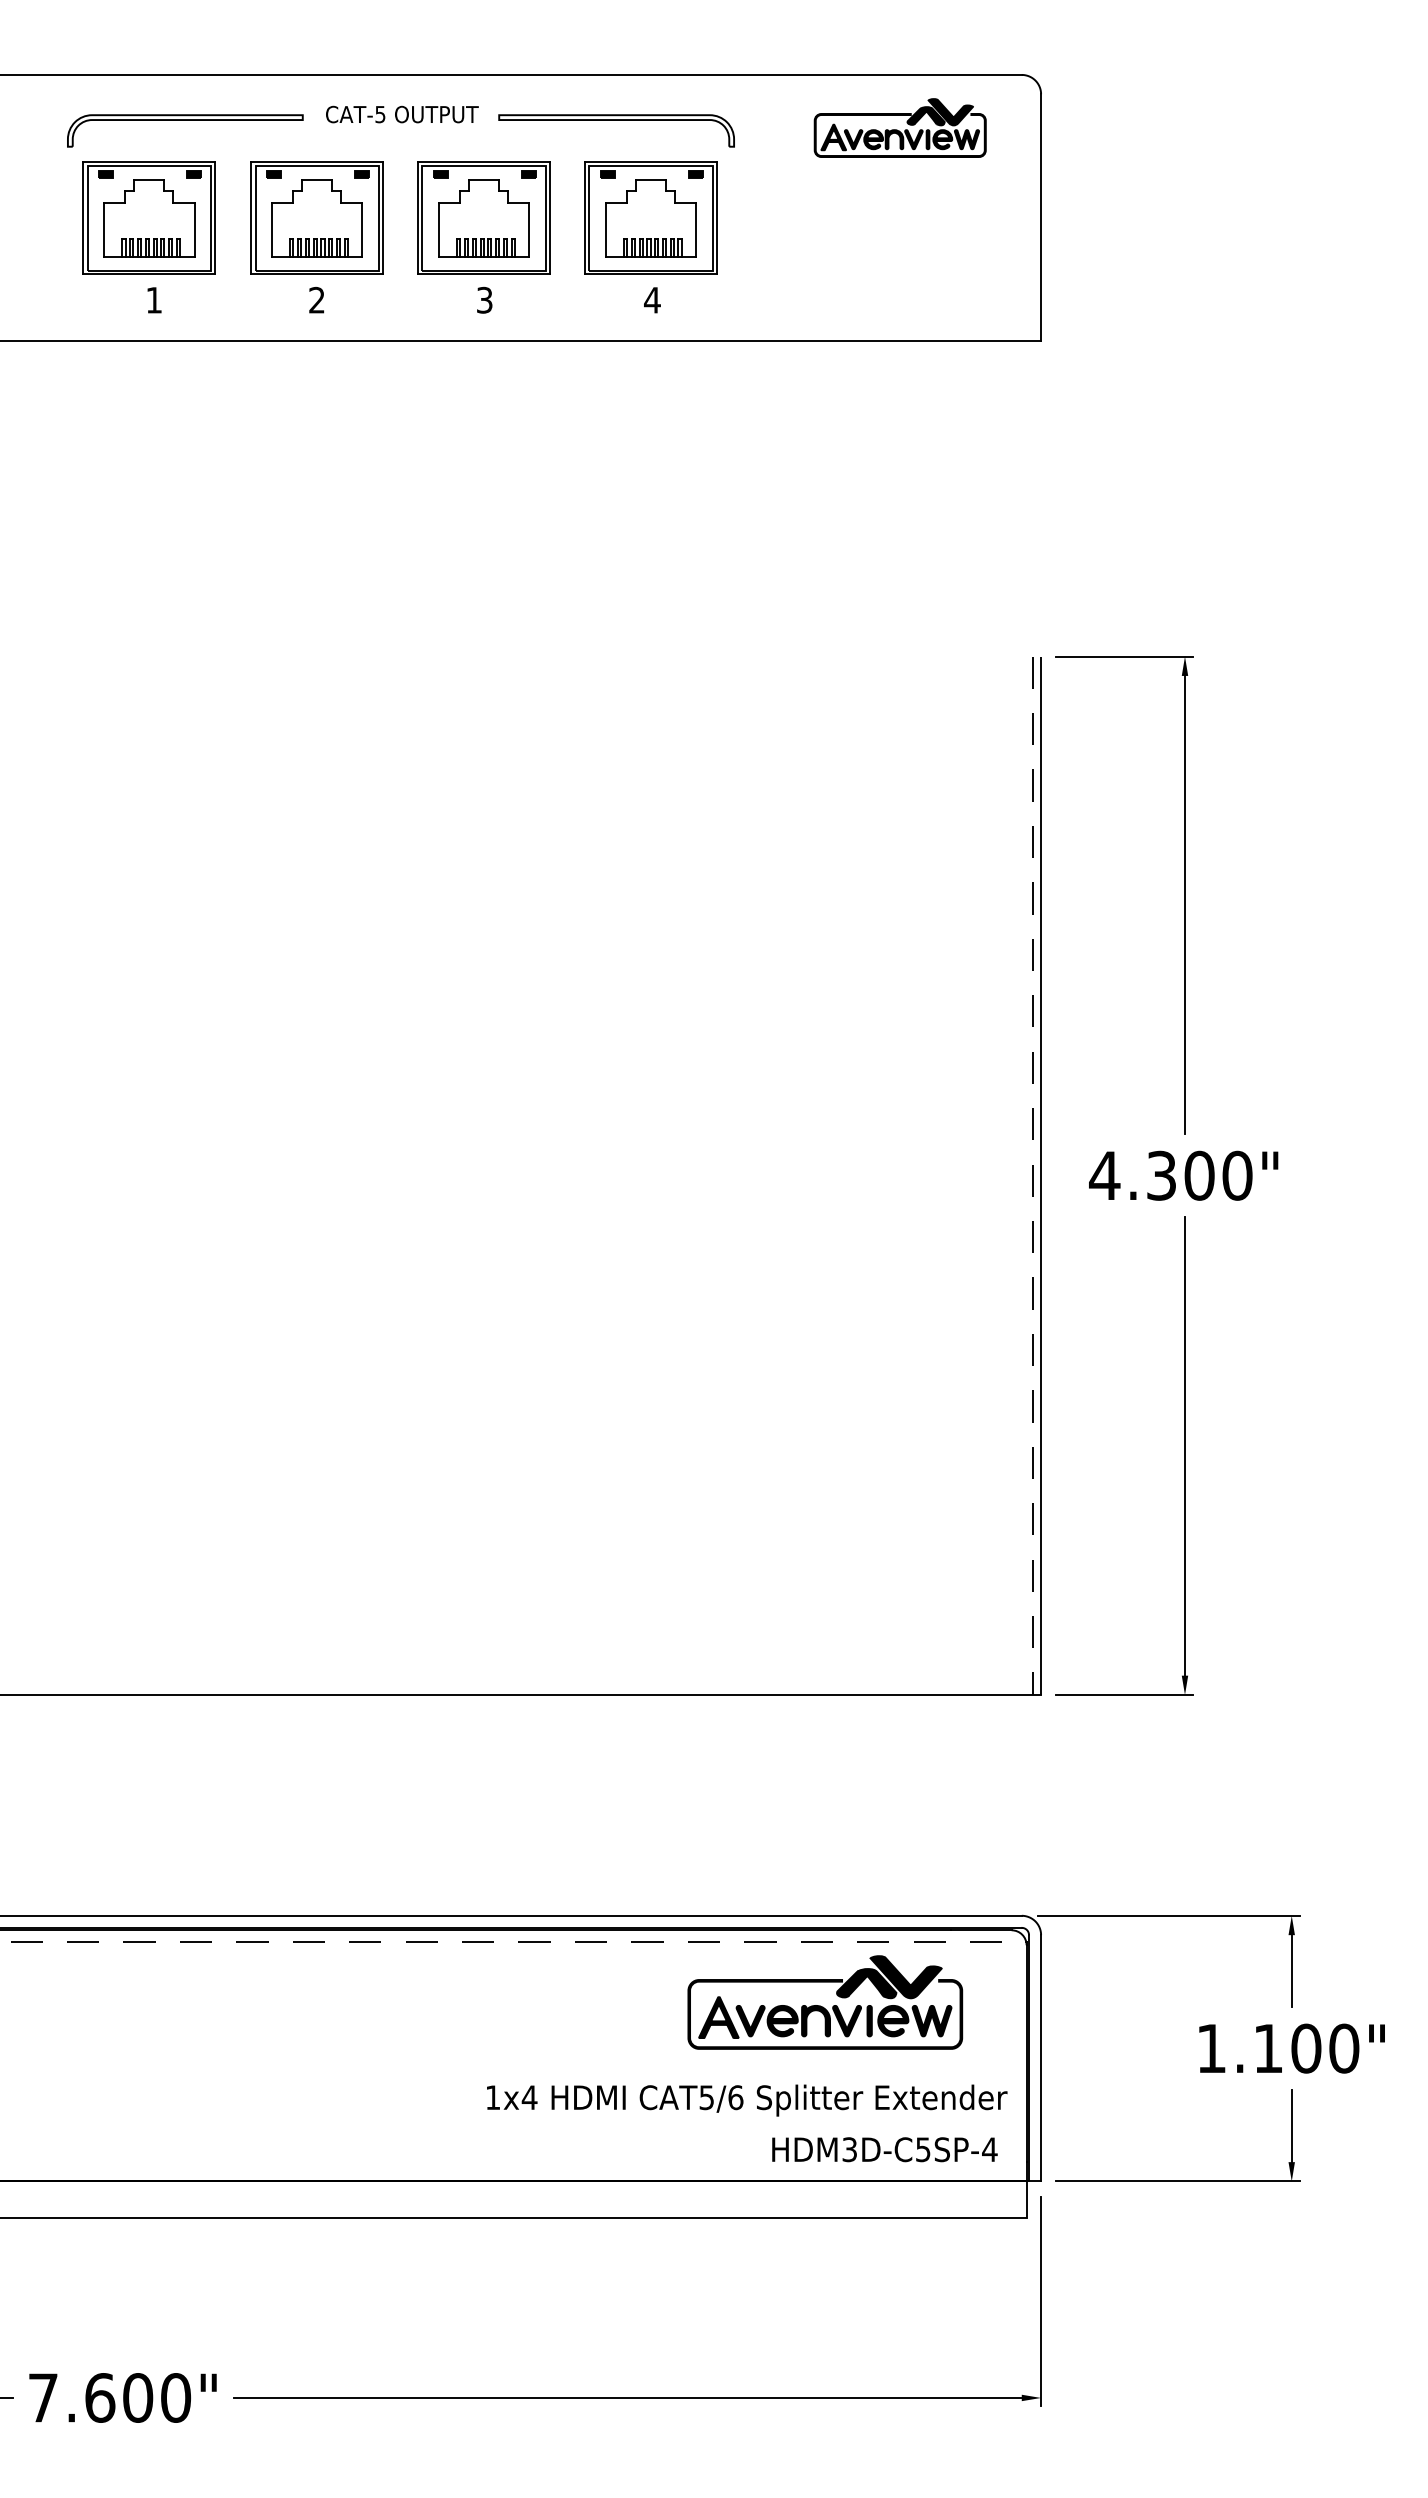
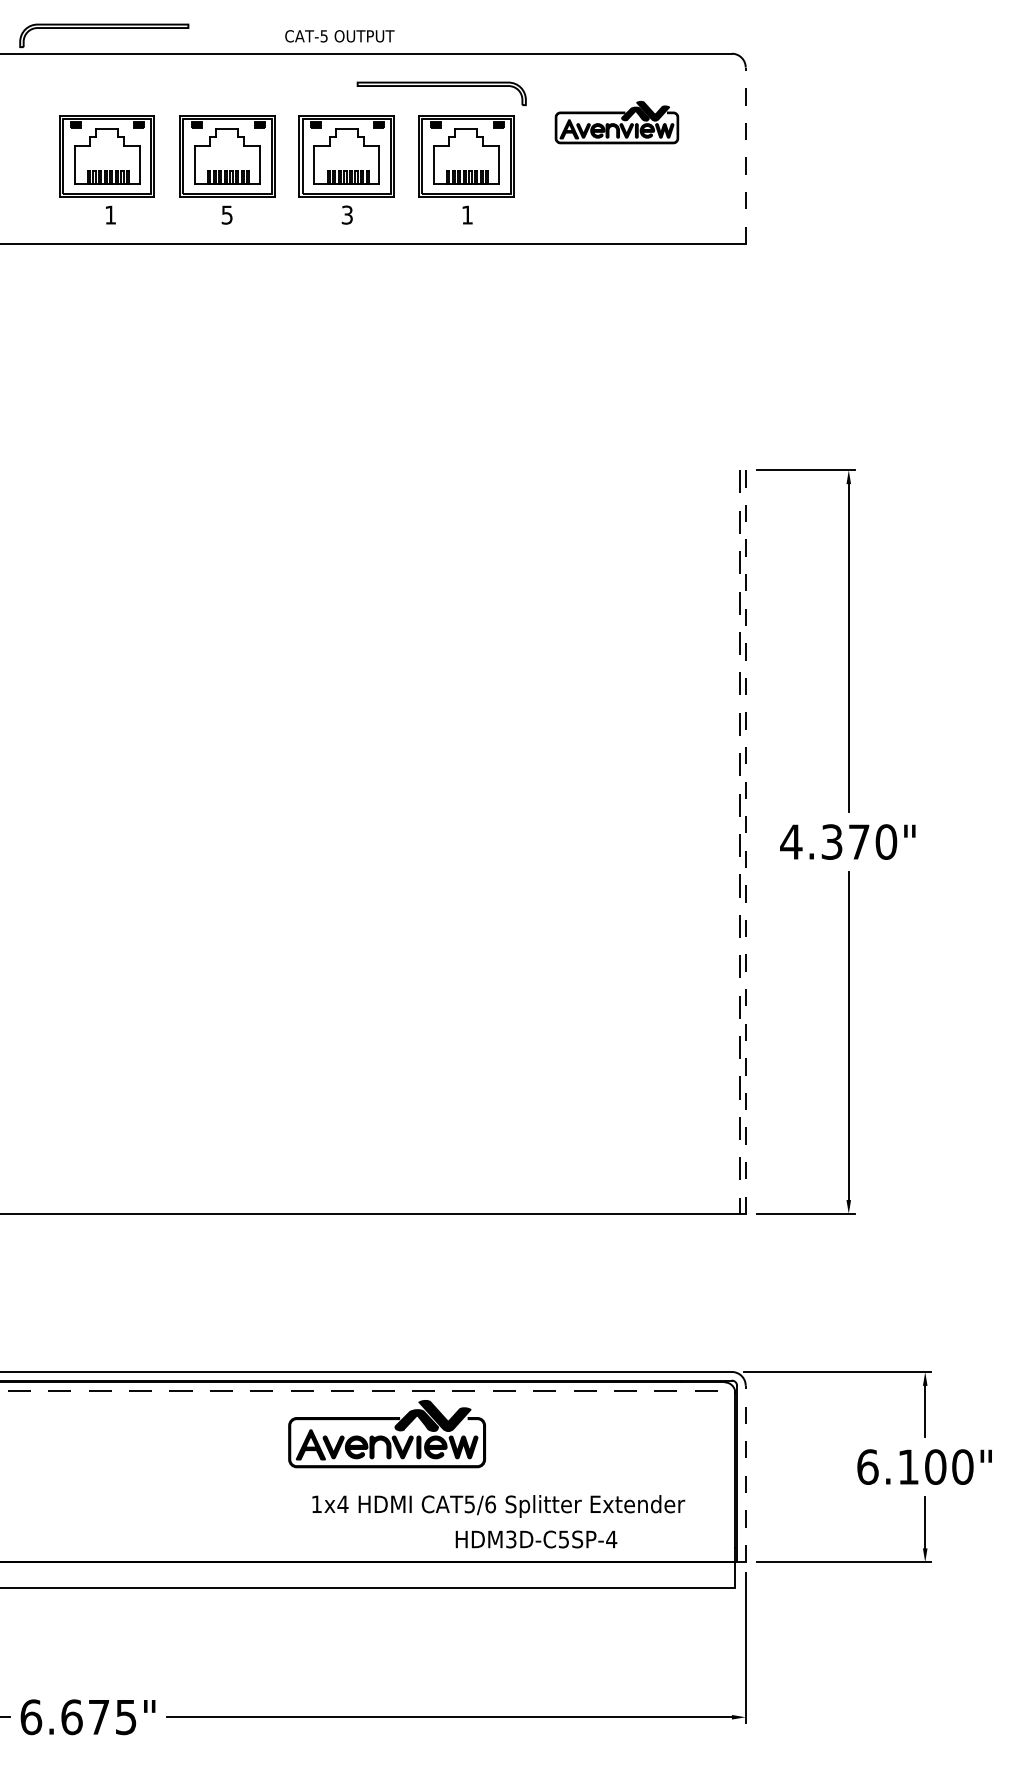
text: (402, 114) -> (339, 36), moved
part: (185, 120) -> (104, 28), moved
part: (899, 127) -> (616, 122), moved
line: (1041, 216) -> (746, 155), solid -> dashed
text: (316, 299) -> (226, 214), 2 -> 5
text: (652, 300) -> (467, 215), 4 -> 1
text: (1199, 1175) -> (859, 841), 4.300" -> 4.370"
line: (1041, 1176) -> (746, 842), solid -> dashed
part: (825, 2002) -> (387, 1434), moved
text: (1211, 2048) -> (867, 1467), 1.100" -> 6.100"
line: (1041, 2057) -> (746, 1473), solid -> dashed
text: (747, 2100) -> (498, 1506), moved
text: (884, 2149) -> (536, 1539), moved
text: (109, 2397) -> (78, 1716), 7.600" -> 6.675"

